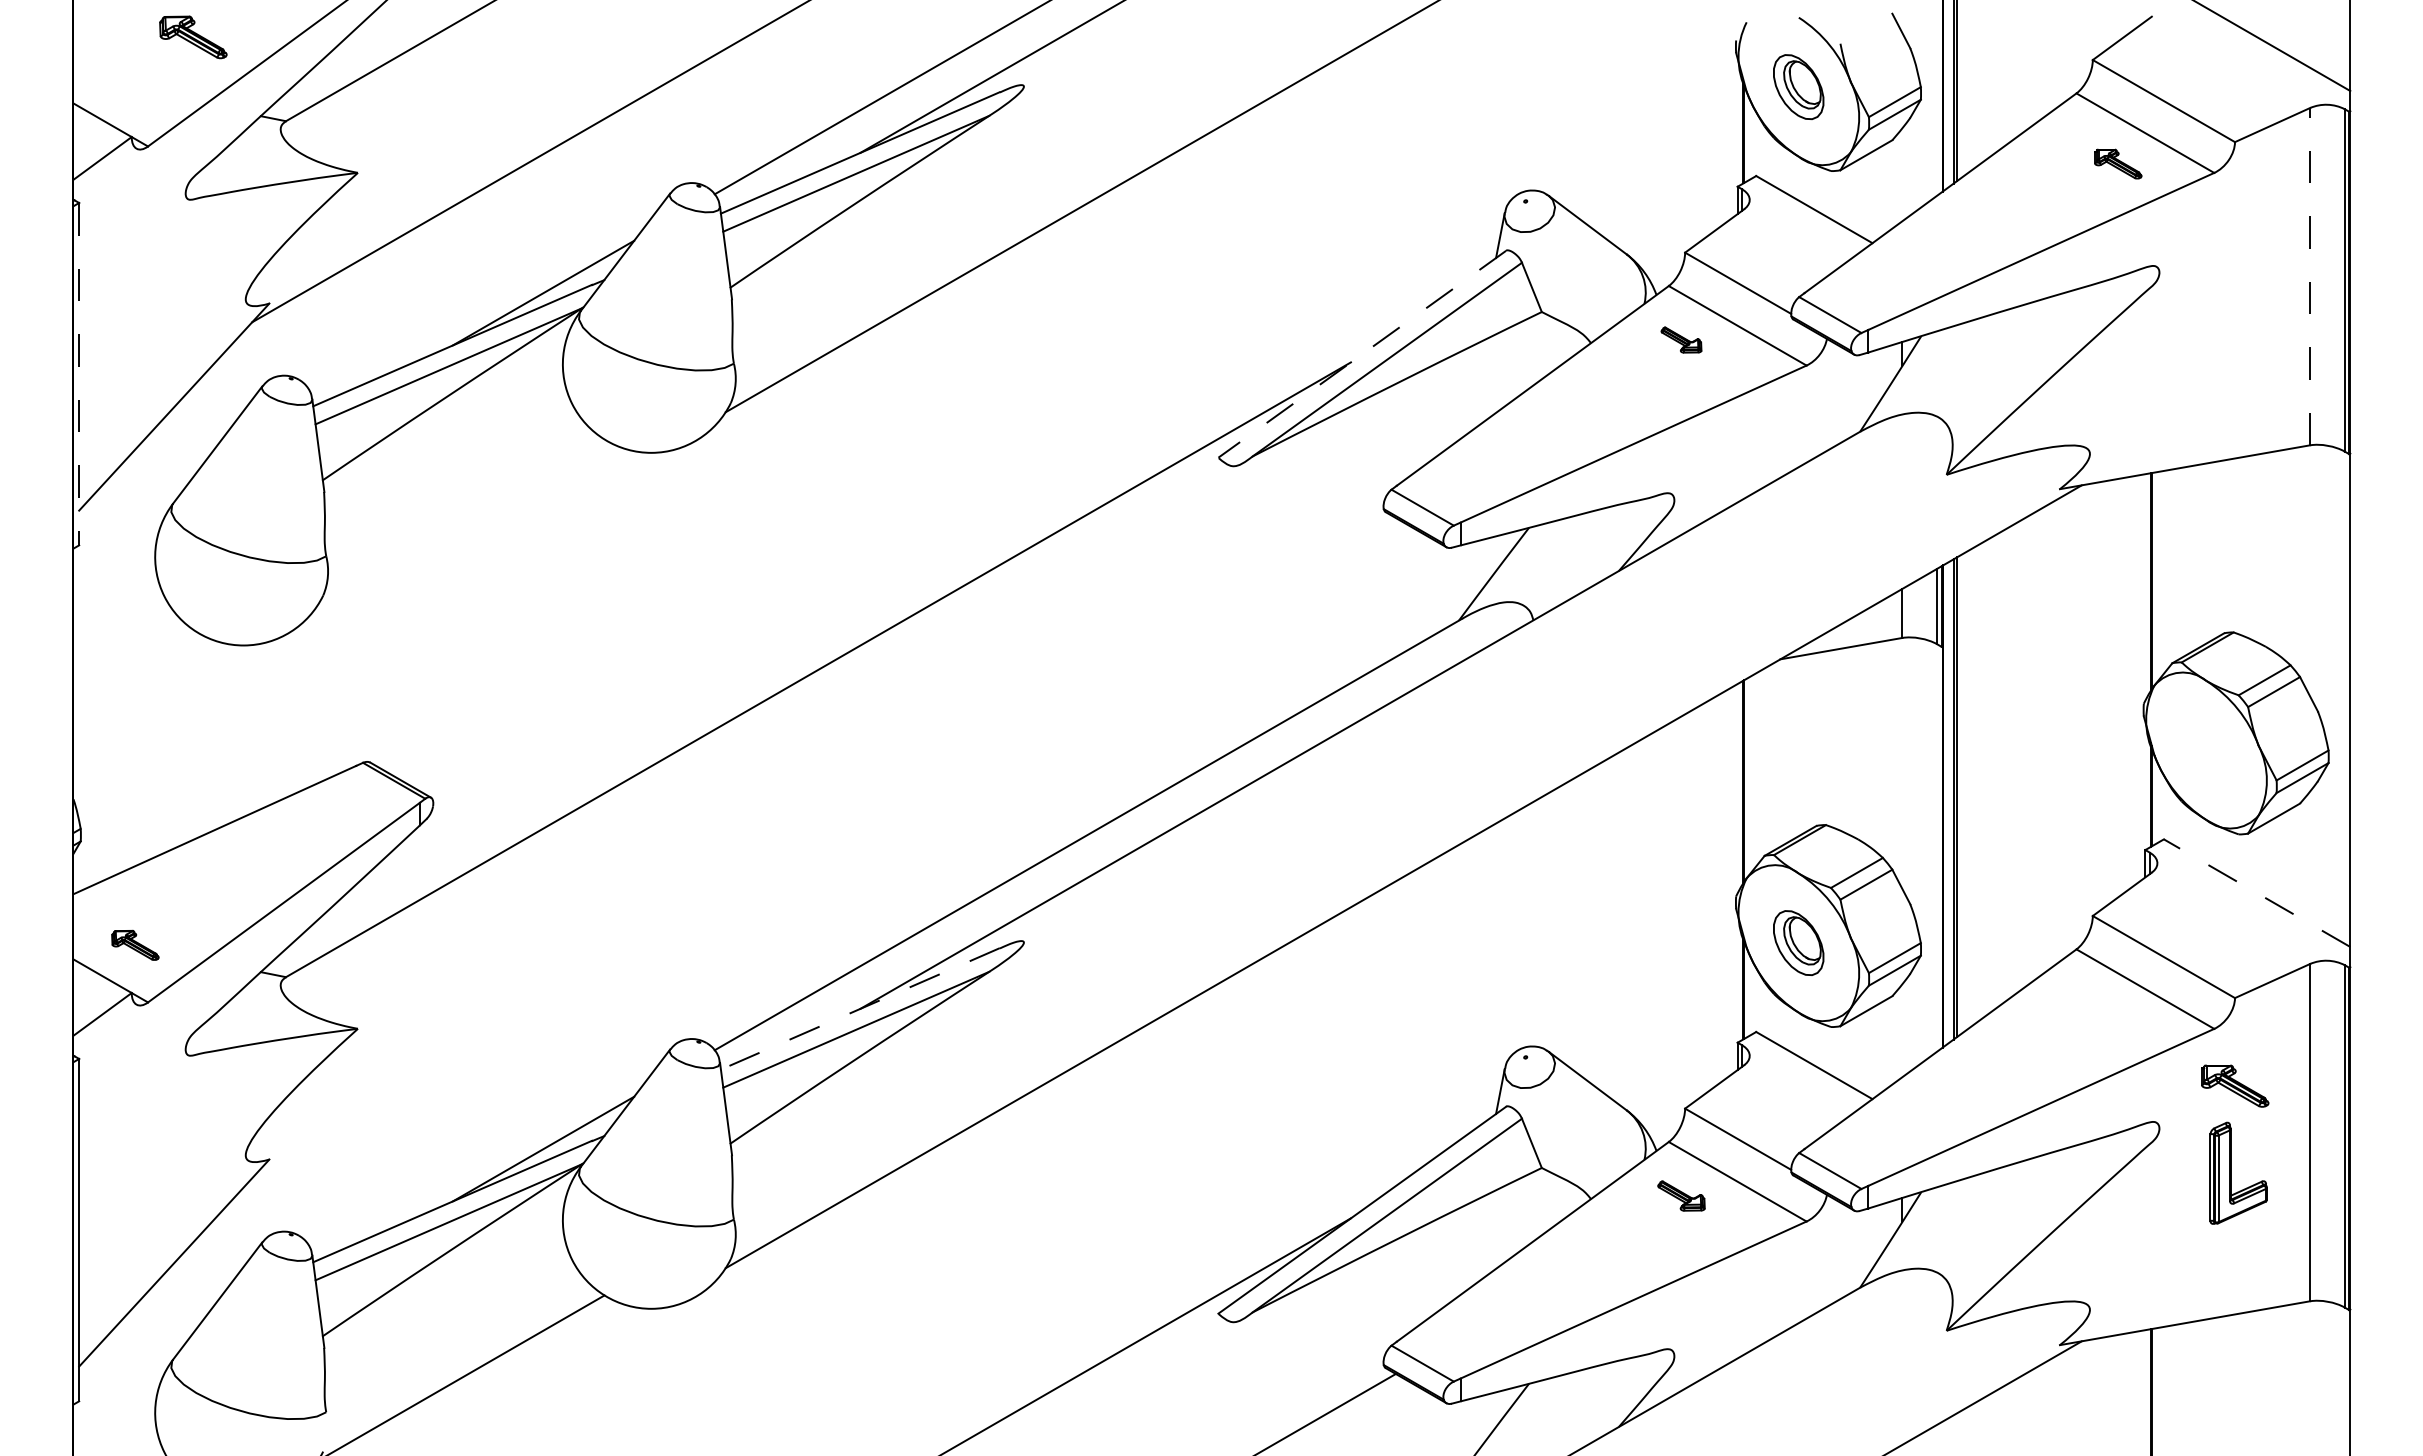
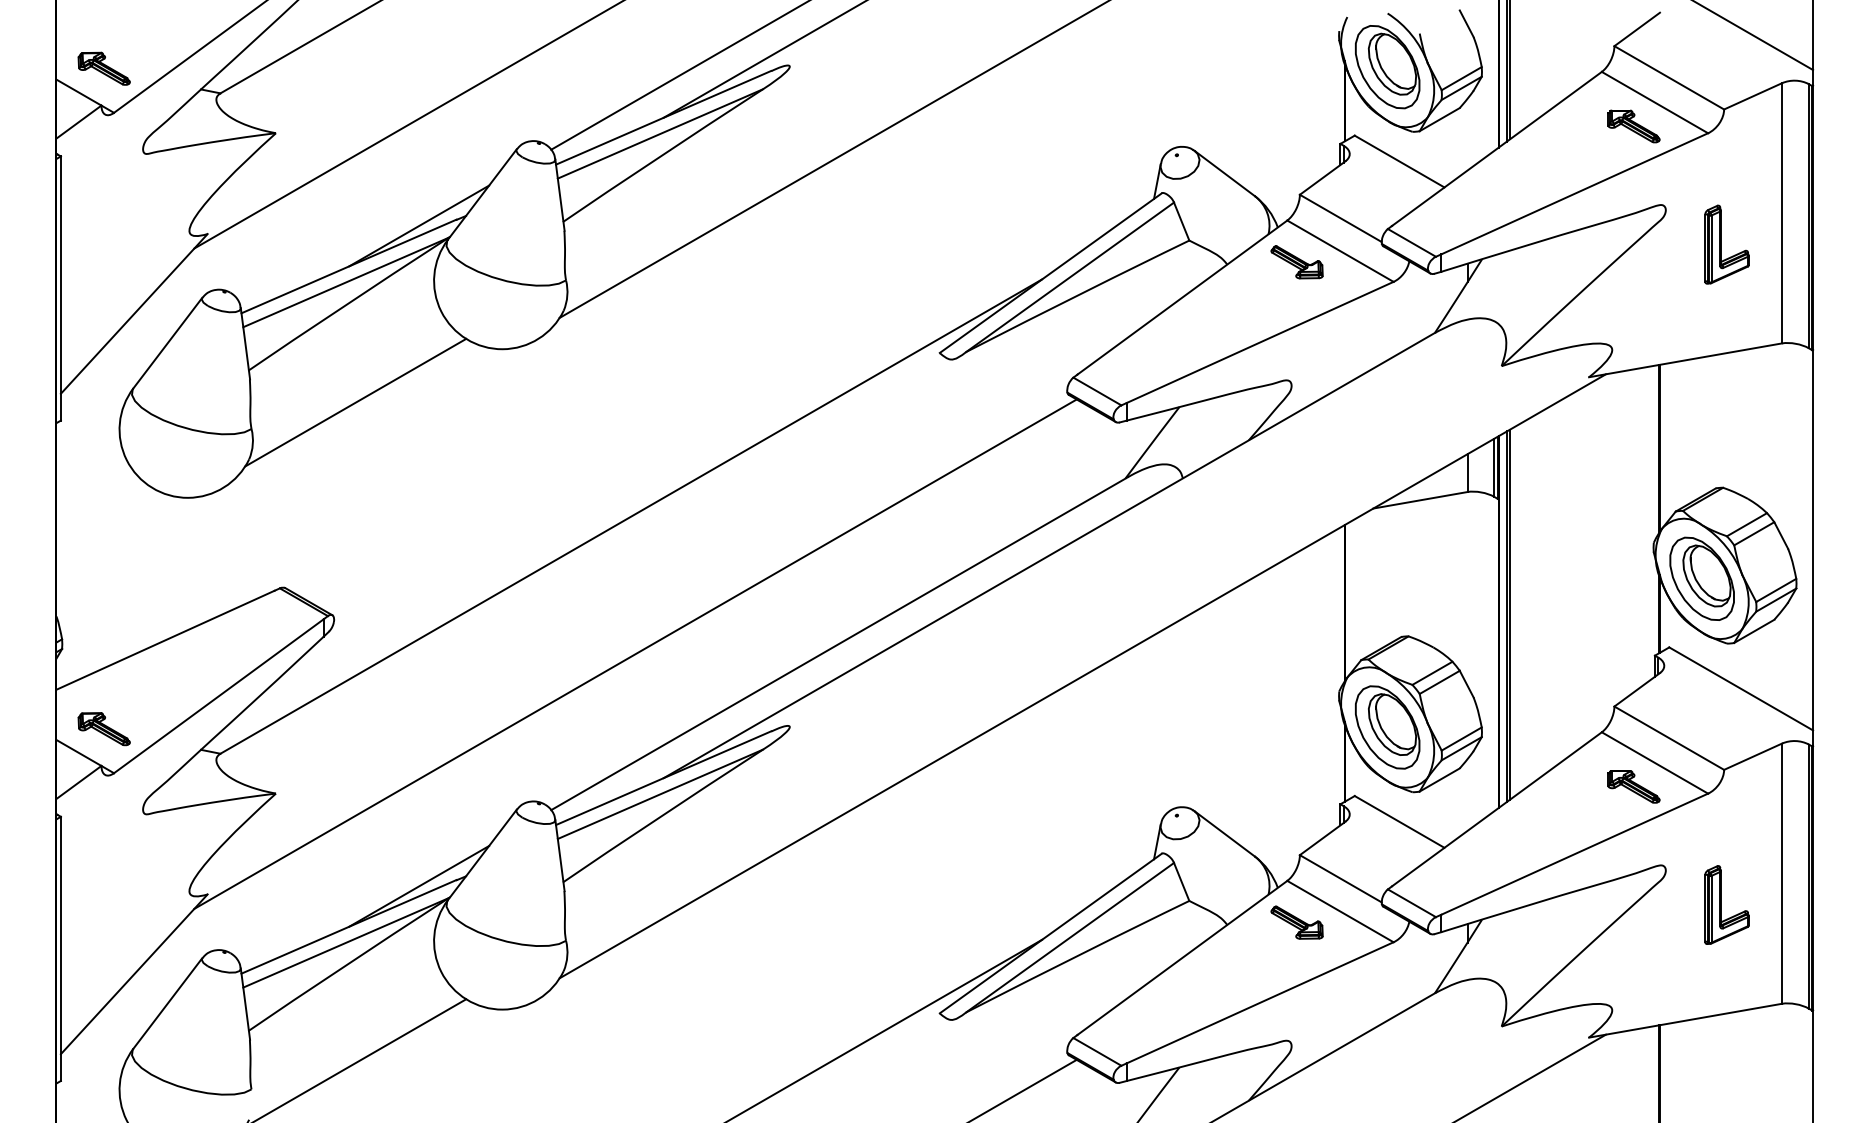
part: (193, 37) -> (104, 68), moved
part: (1798, 86) -> (1387, 66), size x1.67
part: (2118, 163) -> (1634, 125), size x1.43
line: (2310, 276) -> (1782, 213), dashed -> solid
part: (2231, 316) -> (1721, 244), added
part: (1681, 339) -> (1297, 261), size x1.67
line: (1361, 354) -> (1050, 273), dashed -> solid
line: (79, 374) -> (61, 288), dashed -> solid
line: (461, 521) -> (355, 402), added
part: (2206, 750) -> (1702, 578), added
line: (823, 848) -> (635, 654), added
line: (2257, 893) -> (1741, 689), dashed -> solid
part: (1798, 942) -> (1387, 726), size x1.67
part: (135, 945) -> (104, 729), size x1.43
line: (859, 1009) -> (662, 778), dashed -> solid
part: (2235, 1085) -> (1634, 786), moved
part: (1681, 1195) -> (1297, 922), size x1.43

